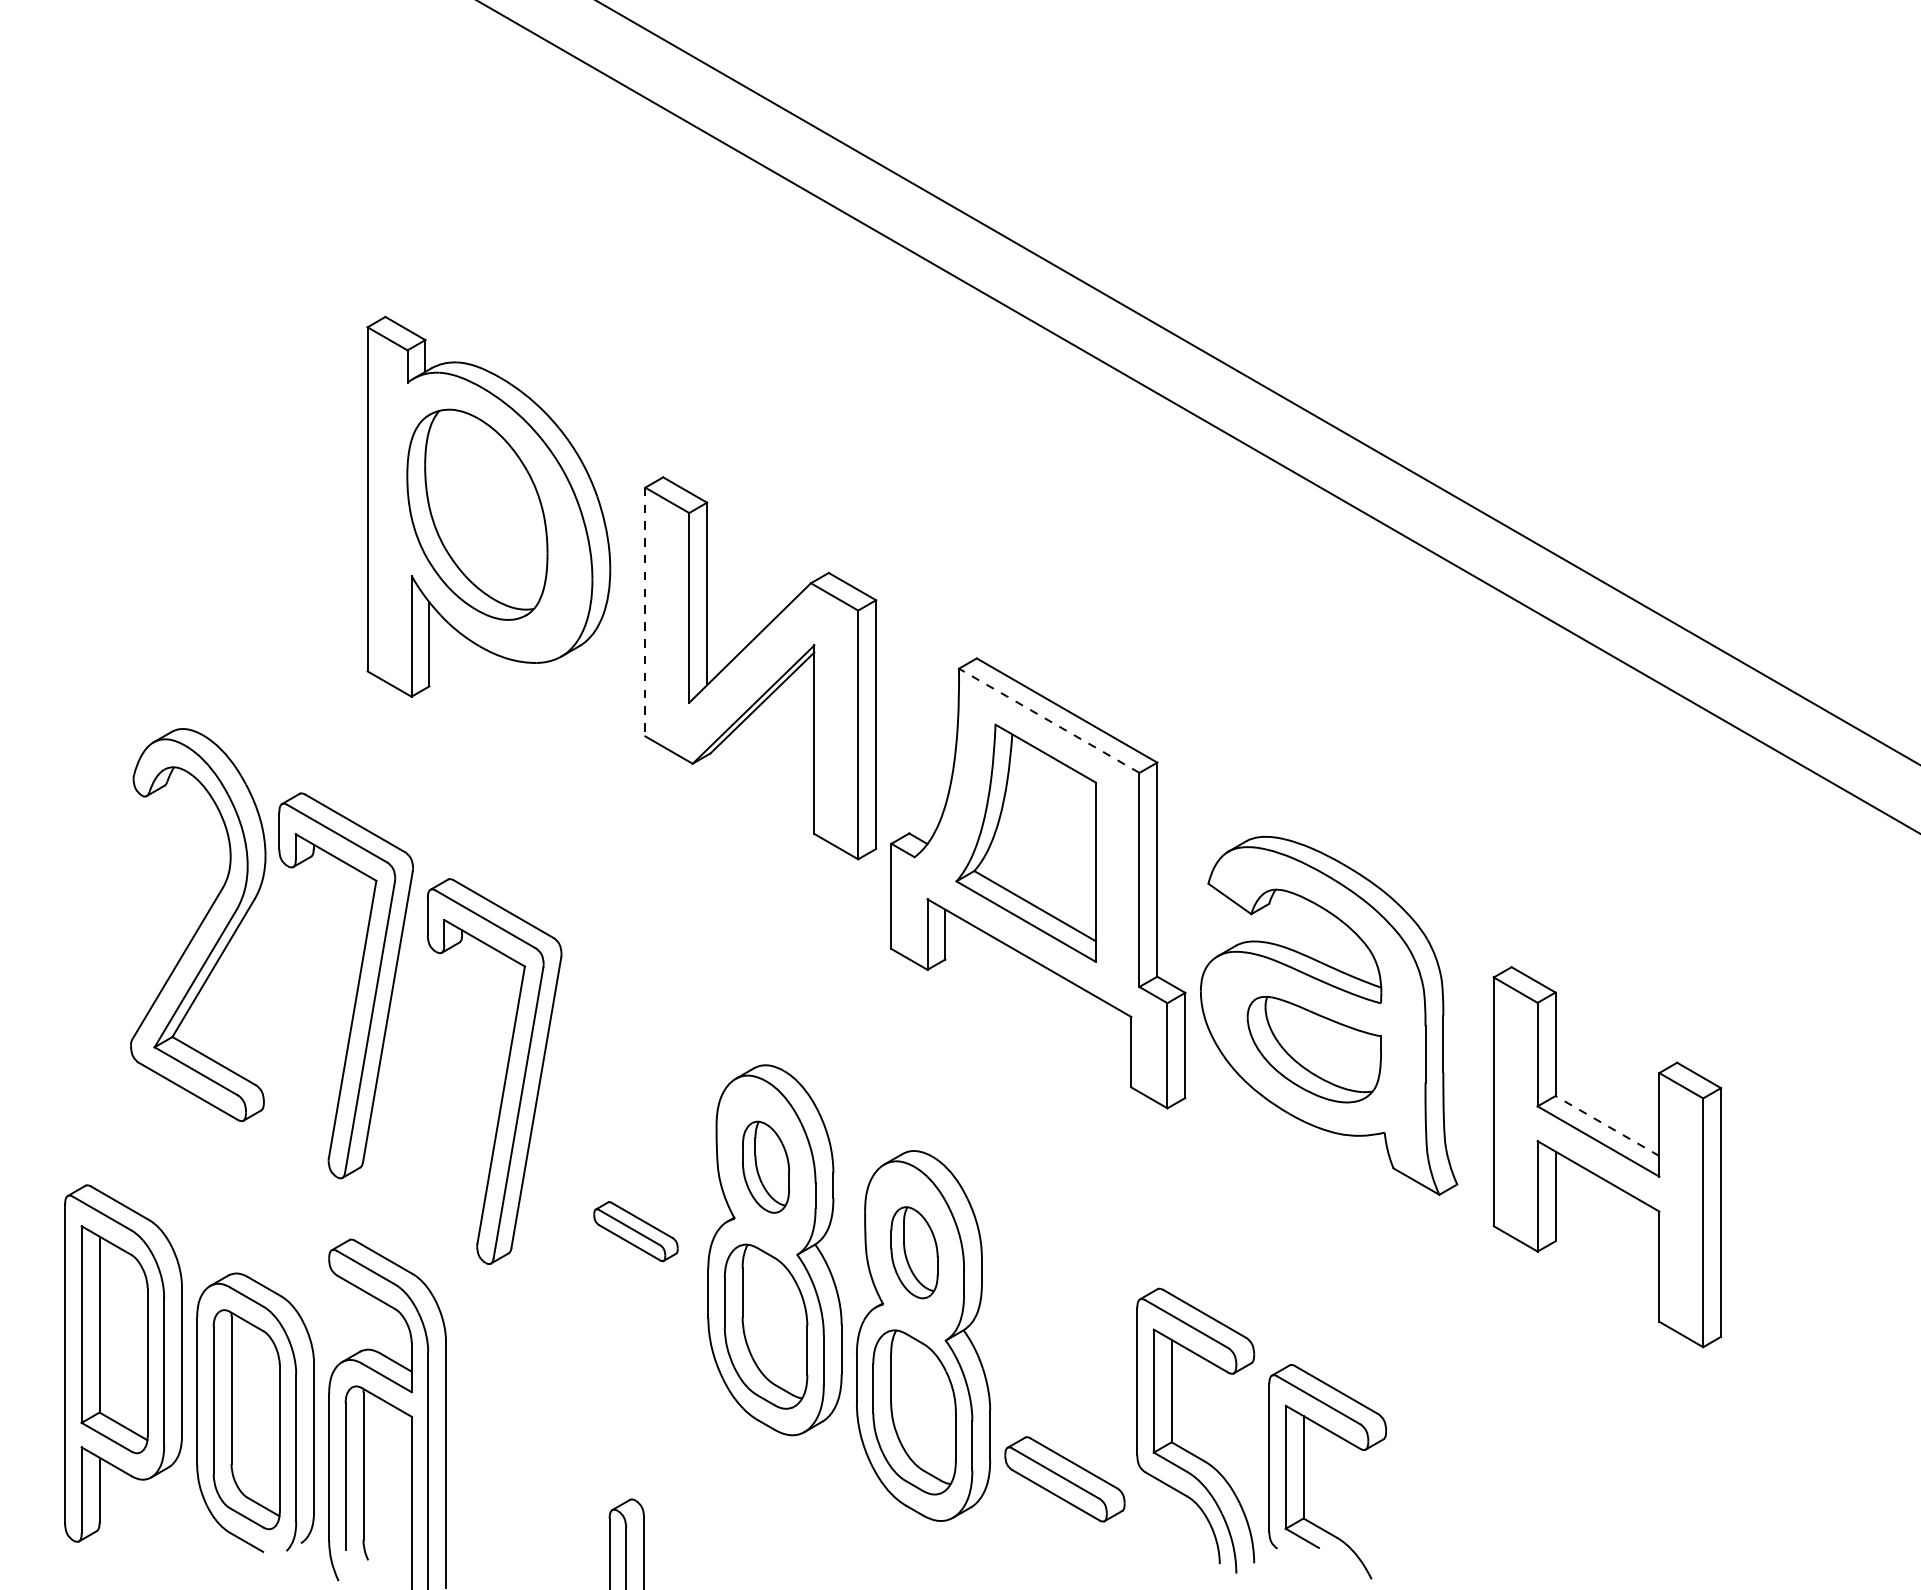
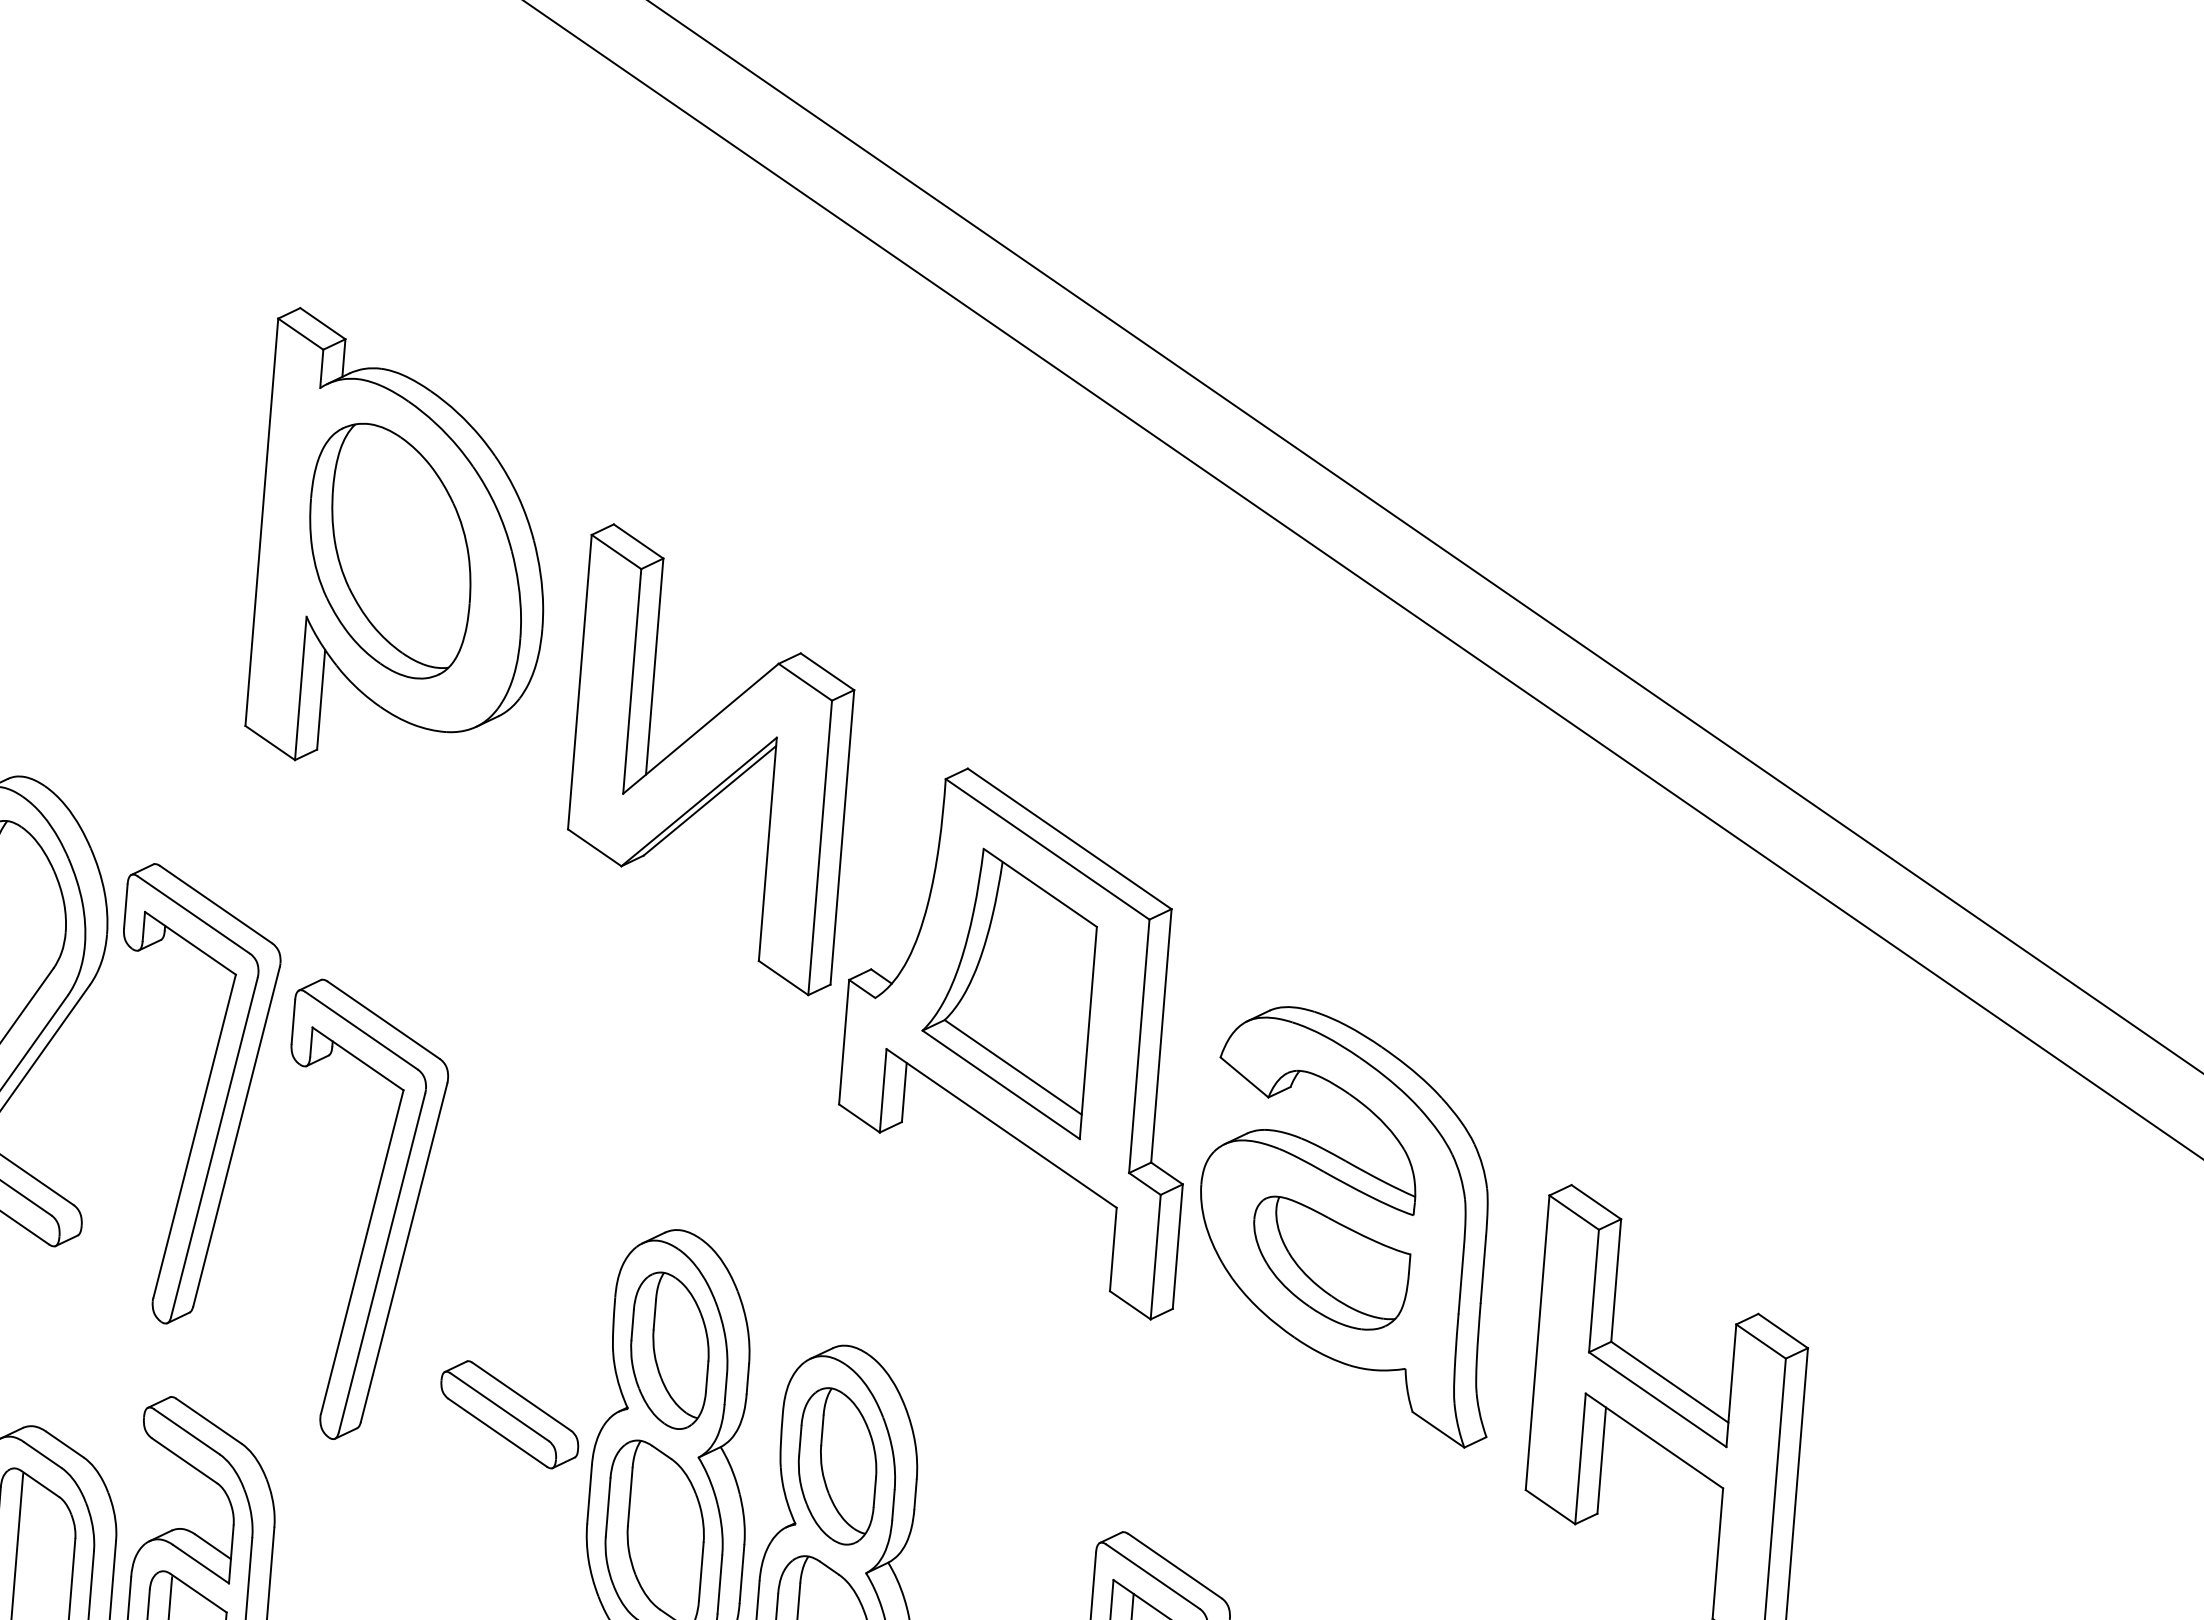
line: (645, 612) -> (580, 682), dashed -> solid
line: (1048, 720) -> (1046, 848), dashed -> solid
line: (1607, 1126) -> (1669, 1382), dashed -> solid
part: (765, 1167) -> (669, 1351), size x1.43
part: (635, 1231) -> (509, 1414), size x1.43
part: (914, 1252) -> (837, 1465), size x1.43

